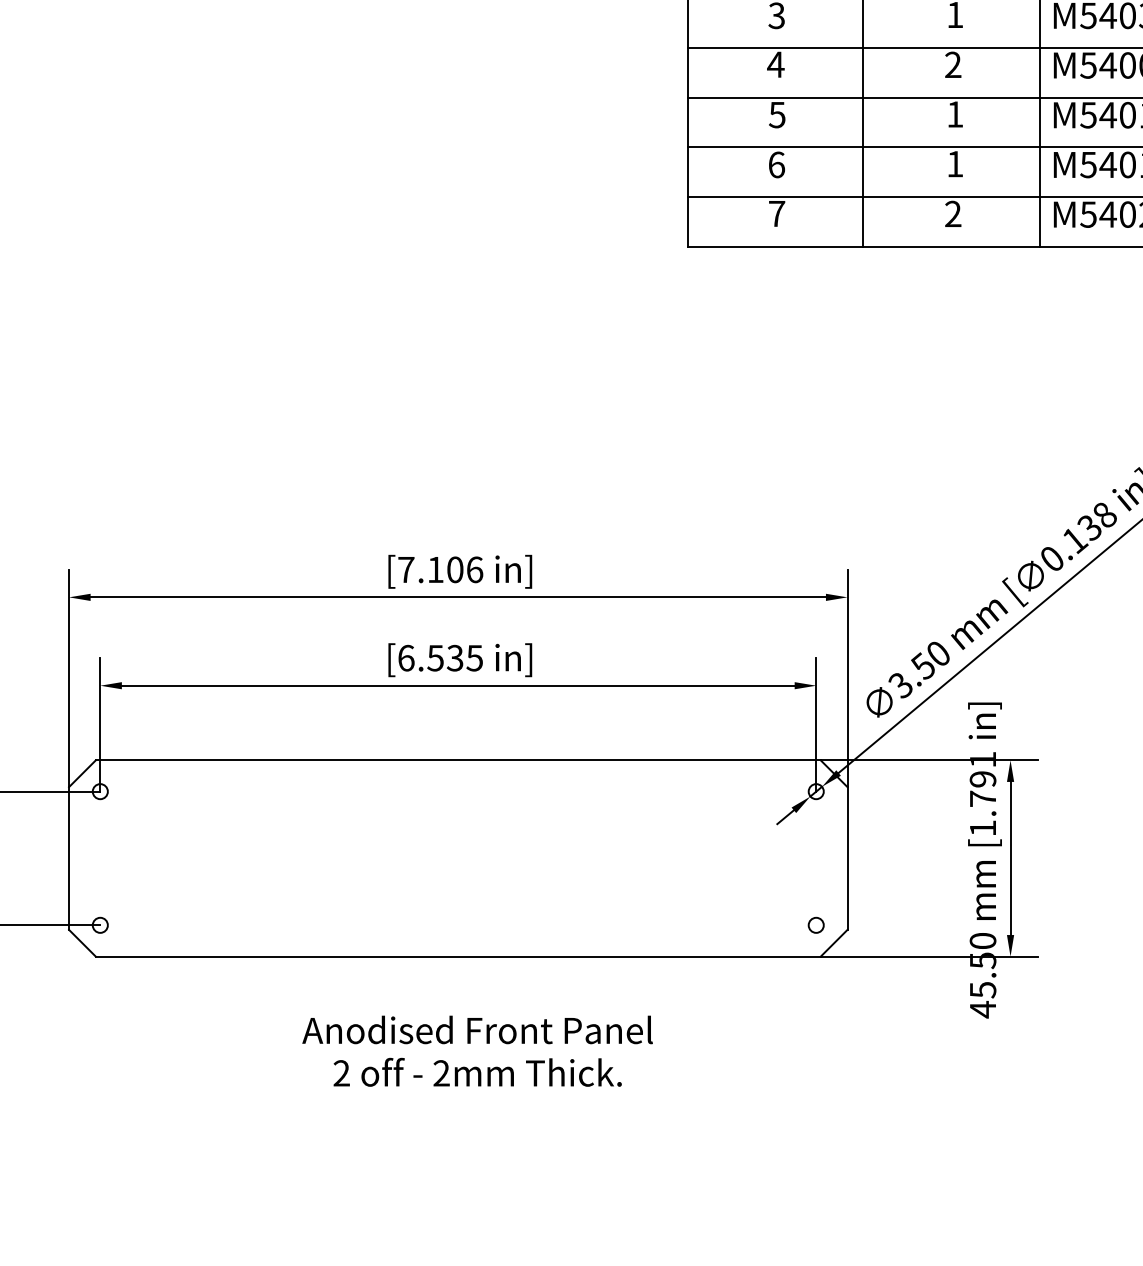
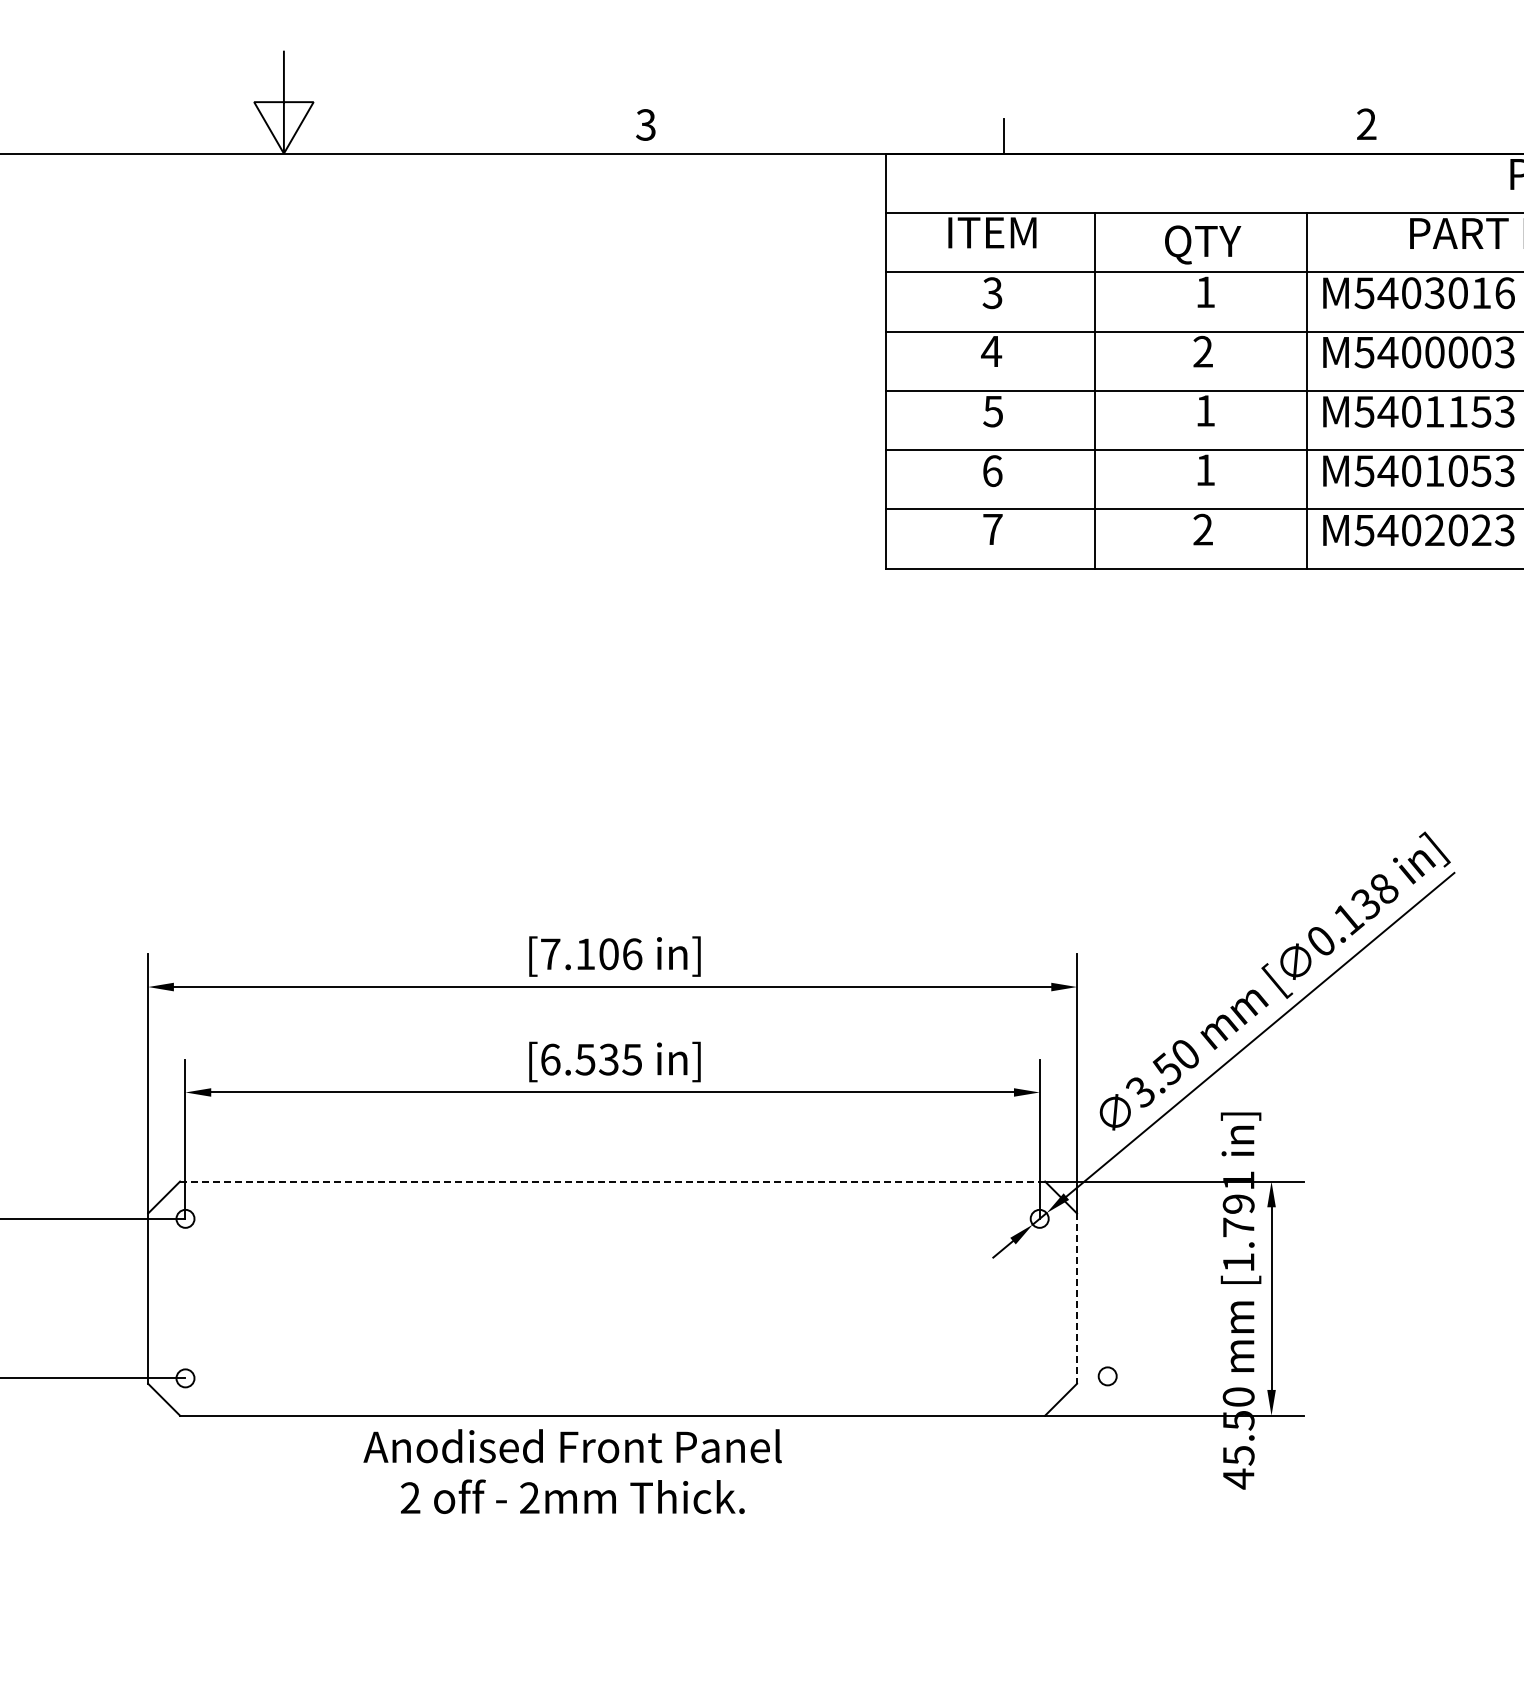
line: (458, 760) -> (612, 1181), solid -> dashed
line: (847, 859) -> (1077, 1299), solid -> dashed
circle: (816, 925) -> (1107, 1376), moved
text: (477, 1051) -> (572, 1471), moved

